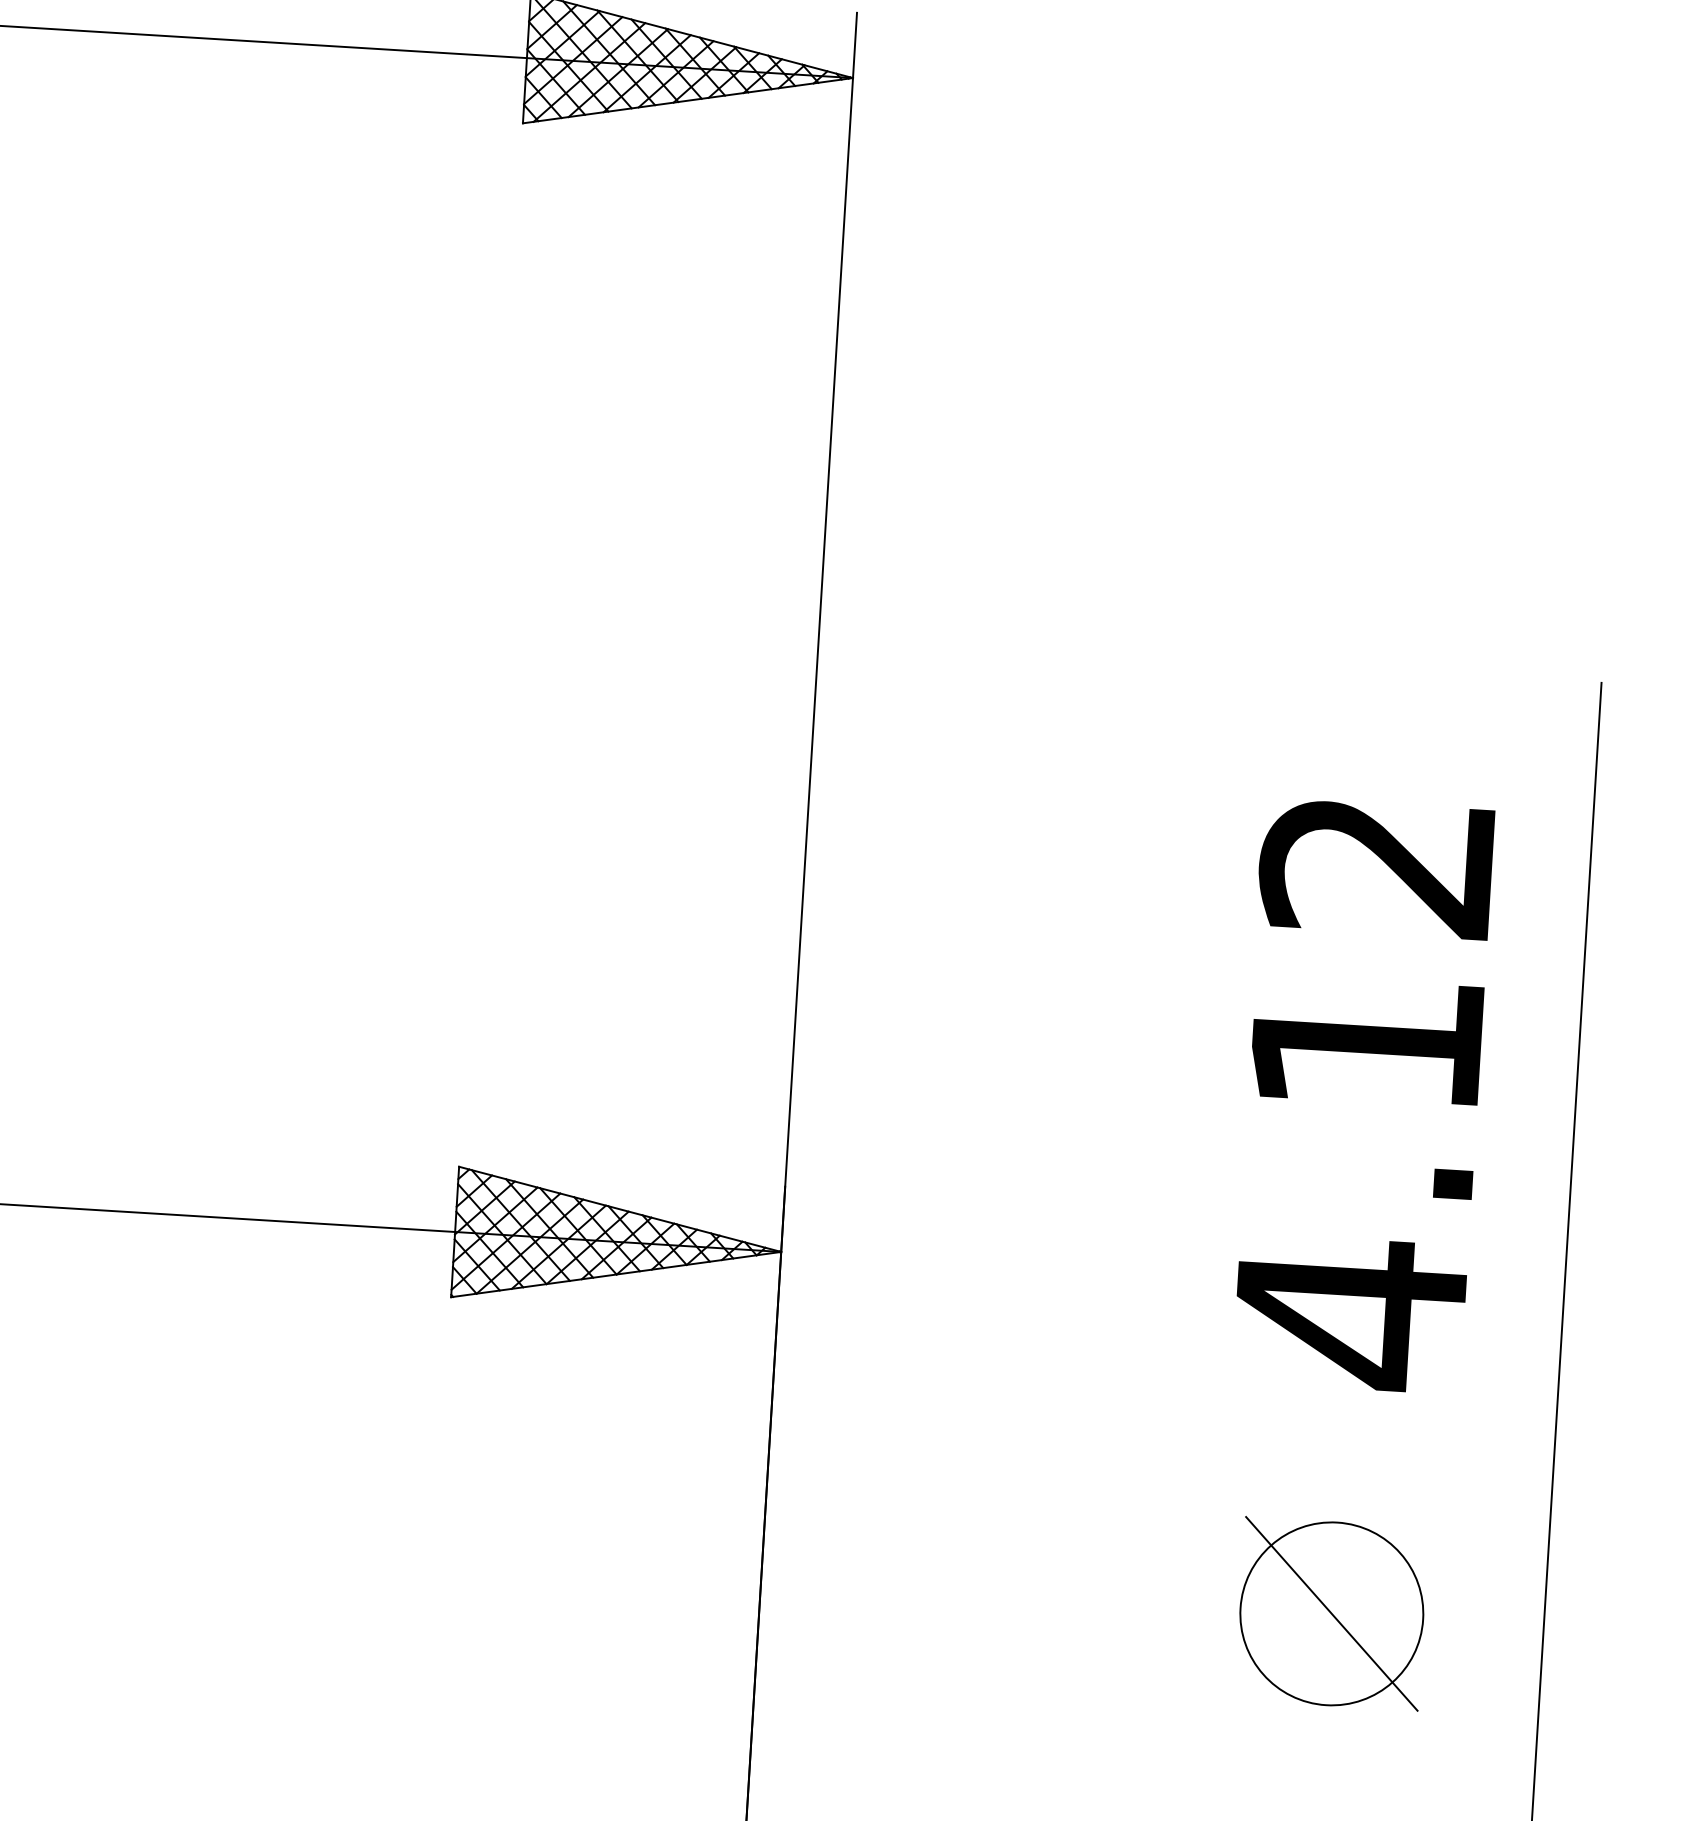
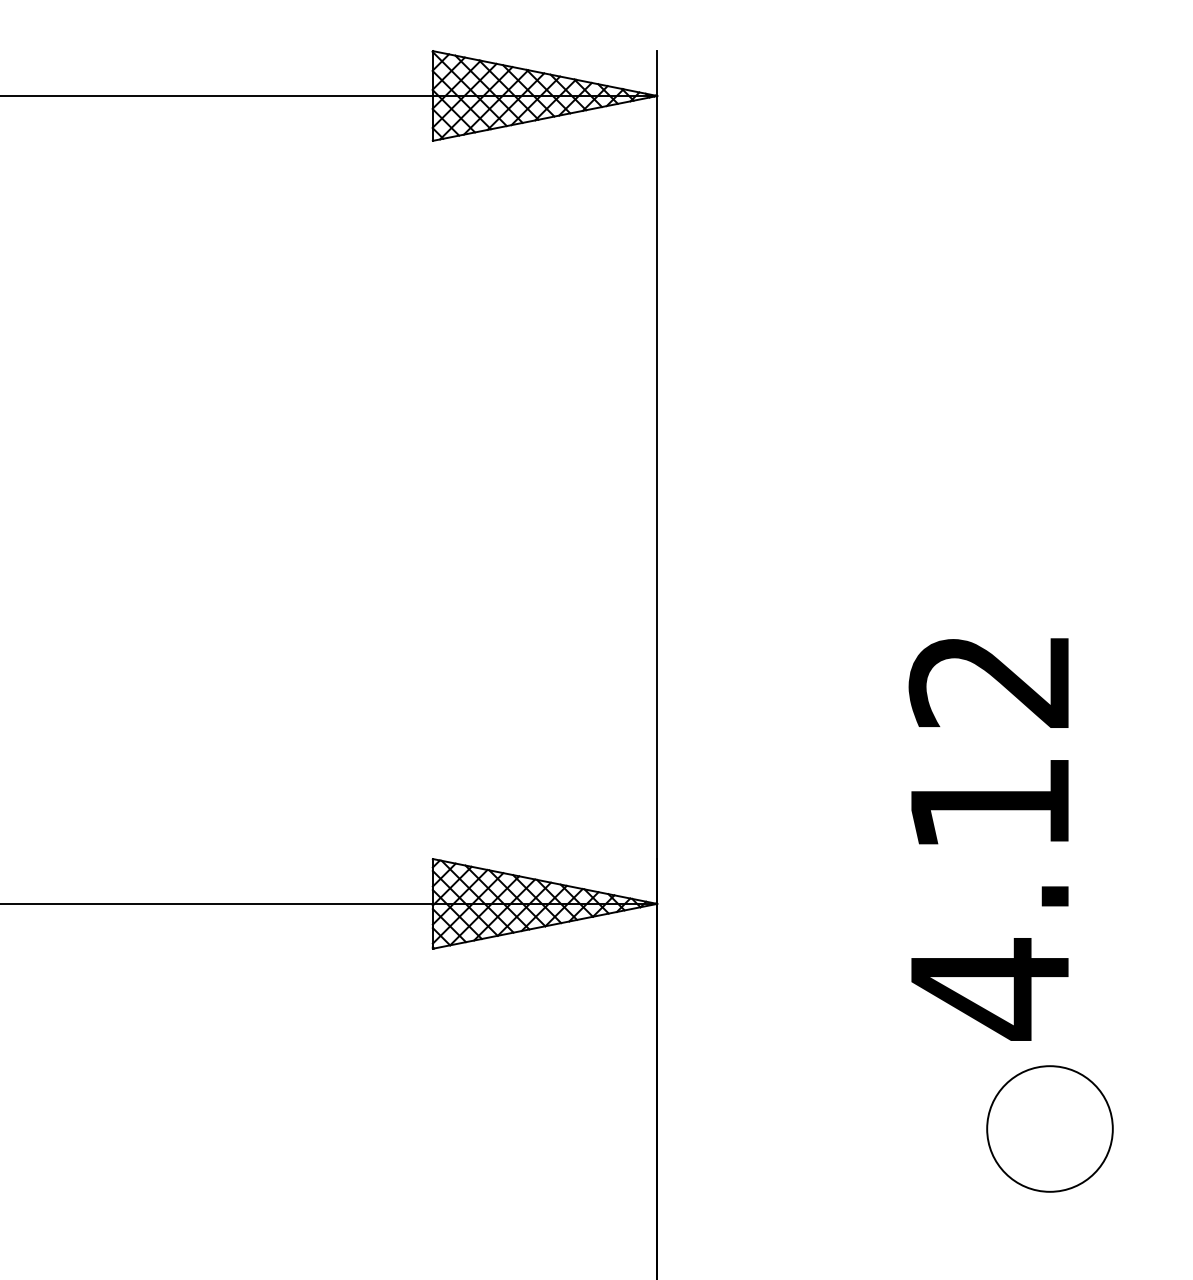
text: (1361, 1095) -> (988, 839), moved
line: (1331, 1613) -> (1049, 1128), removed

